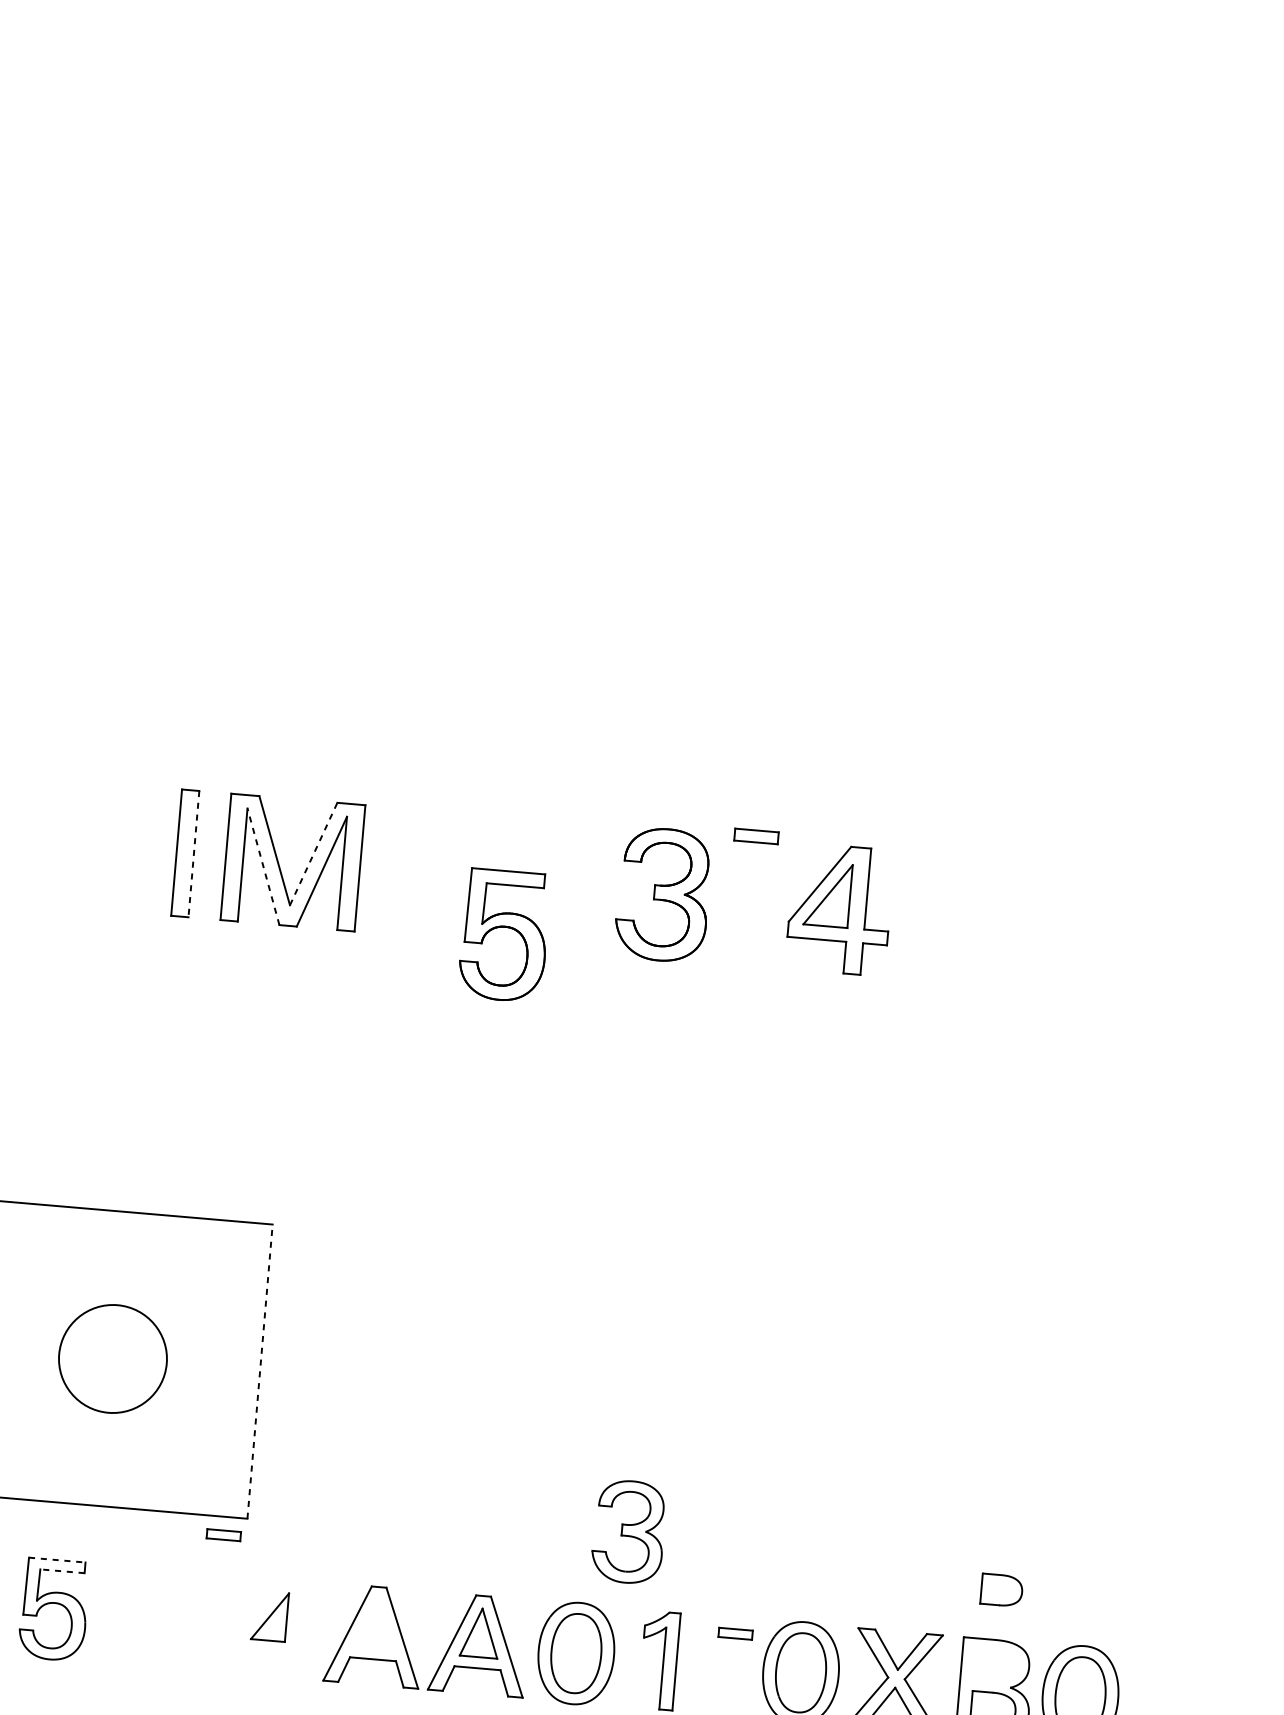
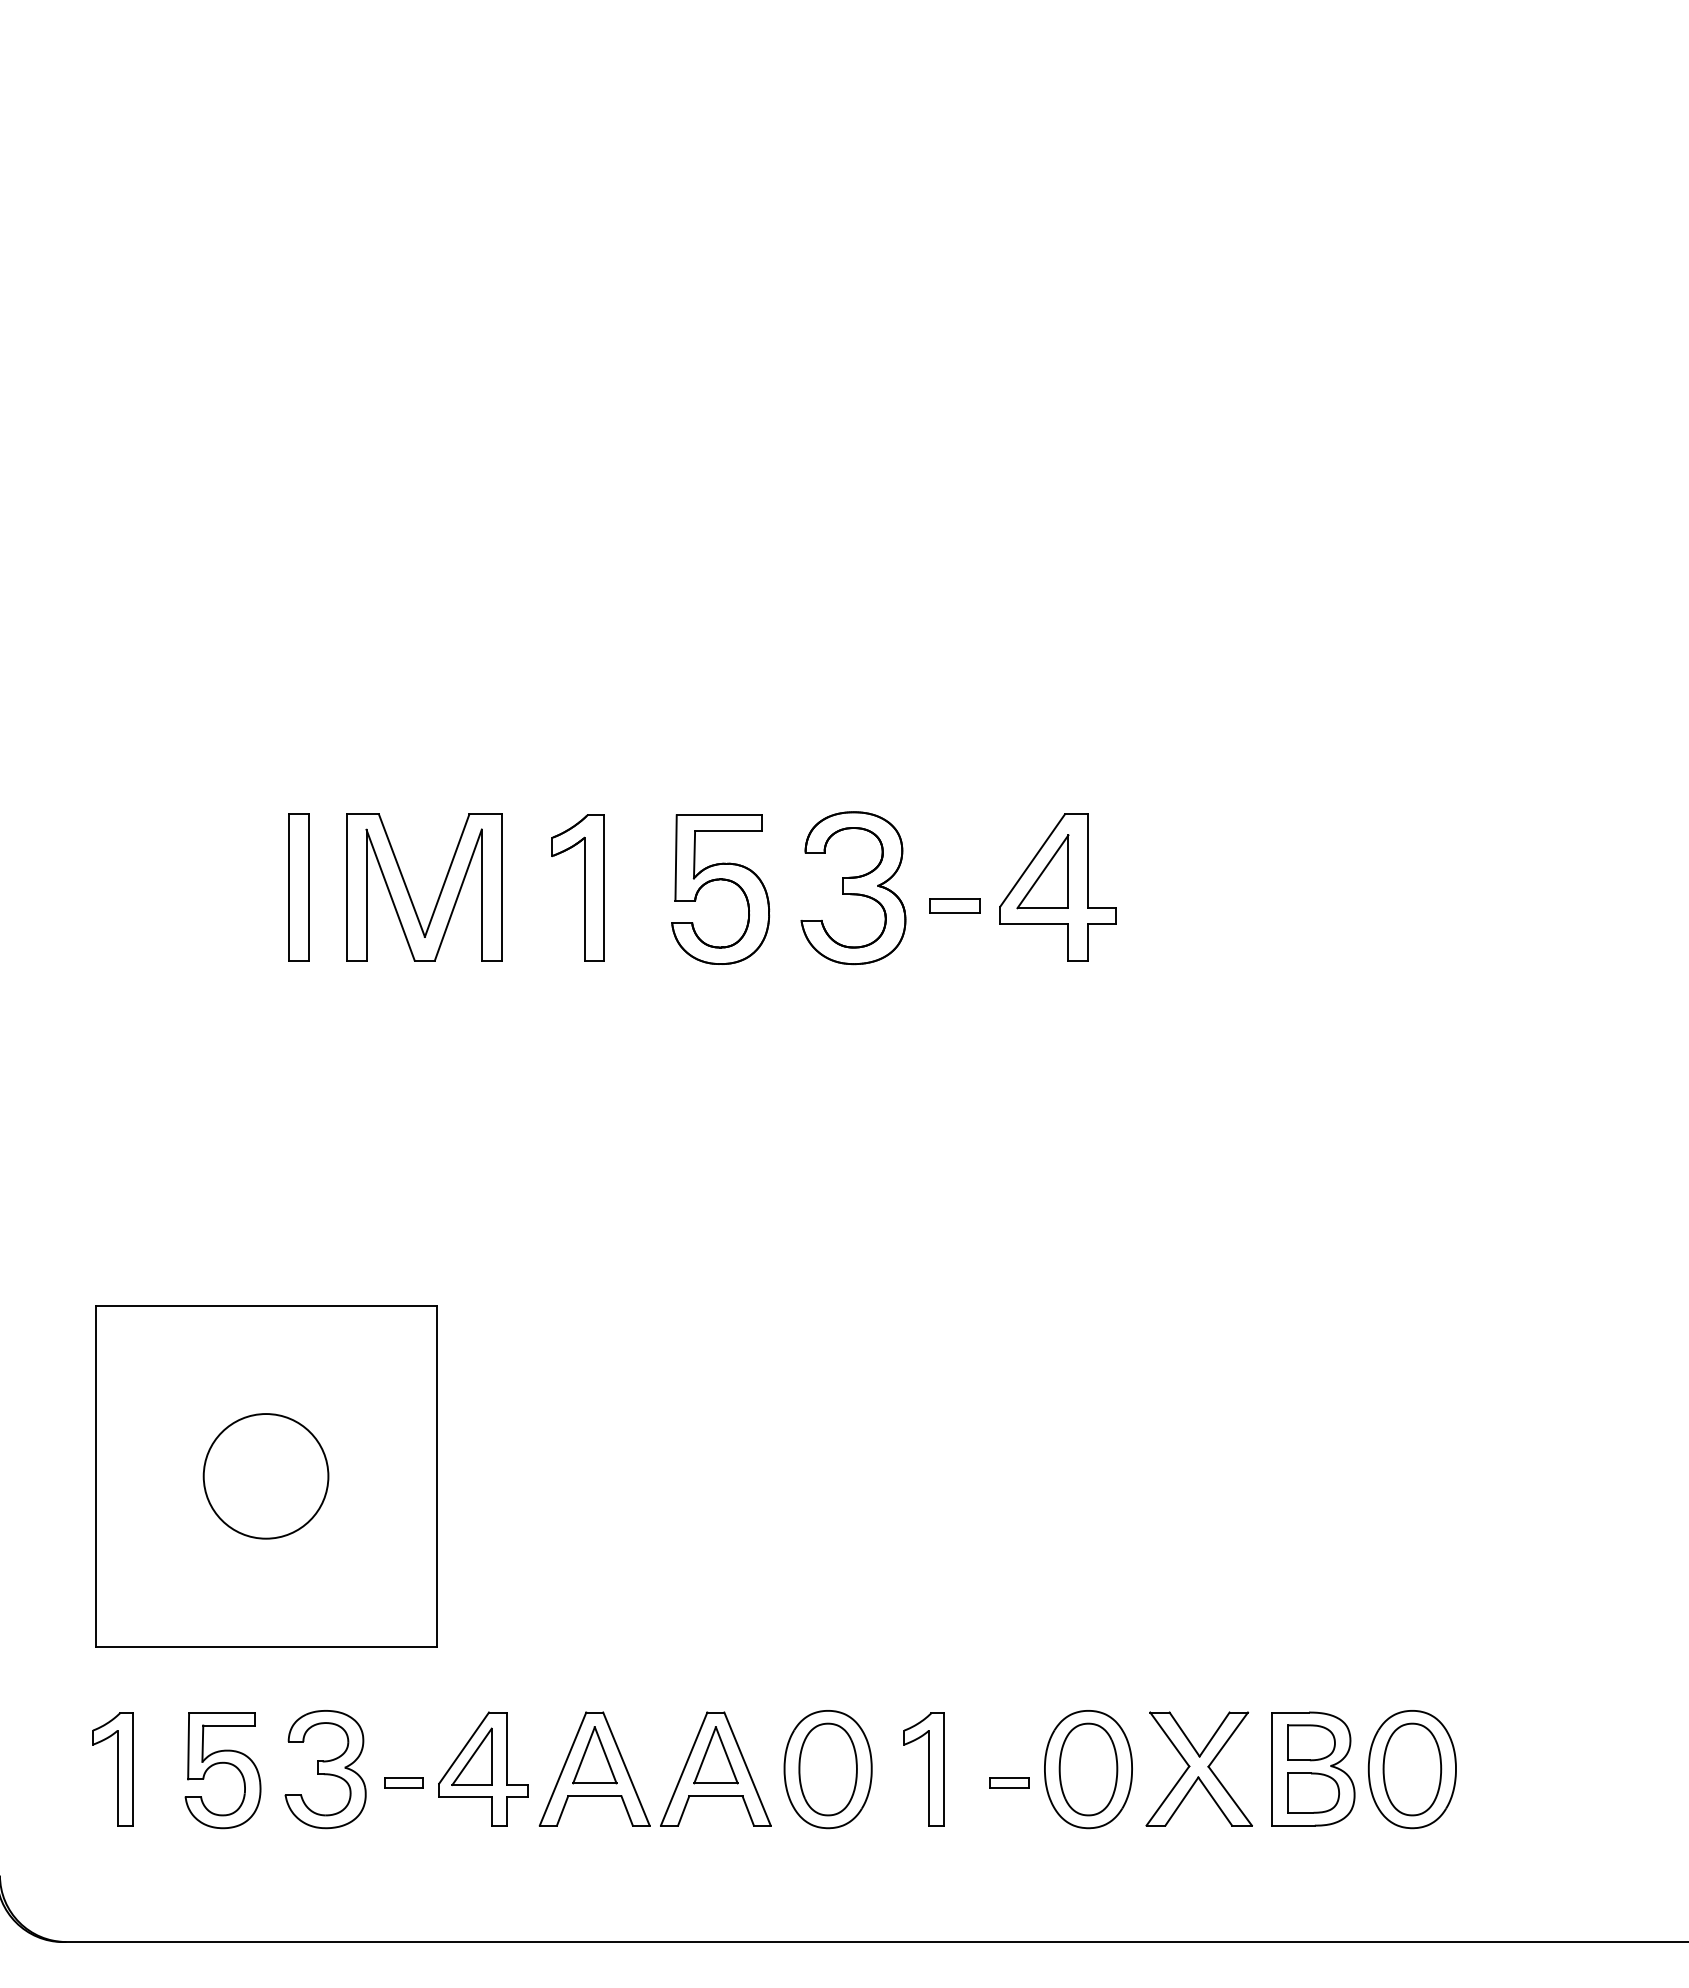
part: (756, 836) -> (954, 905), moved
line: (313, 853) -> (447, 875), dashed -> solid
line: (193, 854) -> (309, 888), dashed -> solid
line: (263, 866) -> (390, 895), dashed -> solid
part: (431, 874) -> (584, 887), added
part: (505, 927) -> (720, 880), moved
line: (260, 1370) -> (436, 1475), dashed -> solid
part: (628, 1531) -> (325, 1769), moved
part: (223, 1534) -> (403, 1782), moved
line: (56, 1560) -> (221, 1713), dashed -> solid
line: (62, 1571) -> (228, 1725), dashed -> solid
part: (1001, 1590) -> (1311, 1742), moved
part: (375, 1624) -> (594, 1755), added
part: (279, 1627) -> (483, 1768), added
part: (735, 1633) -> (1009, 1782), moved

